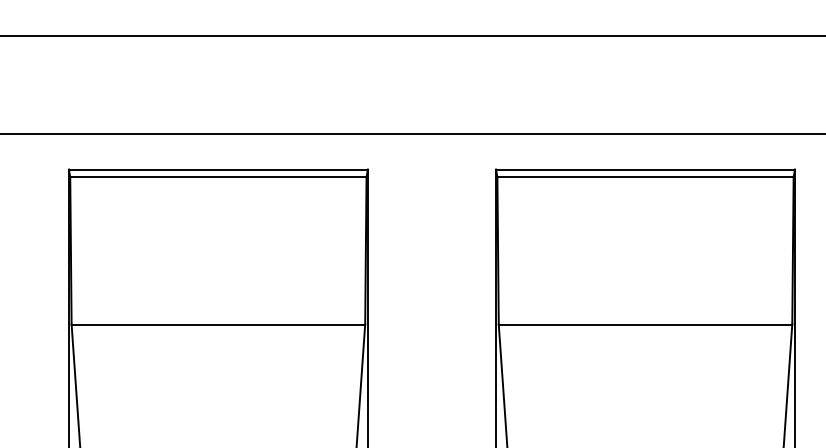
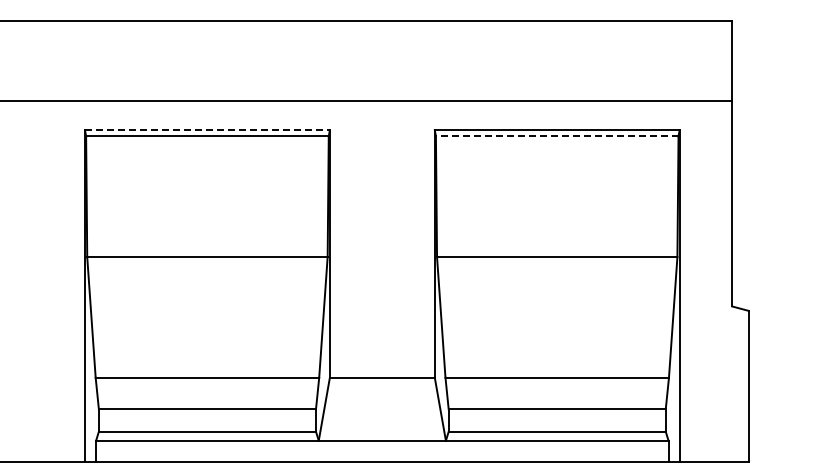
line: (218, 169) -> (207, 130), solid -> dashed
line: (644, 177) -> (556, 136), solid -> dashed

